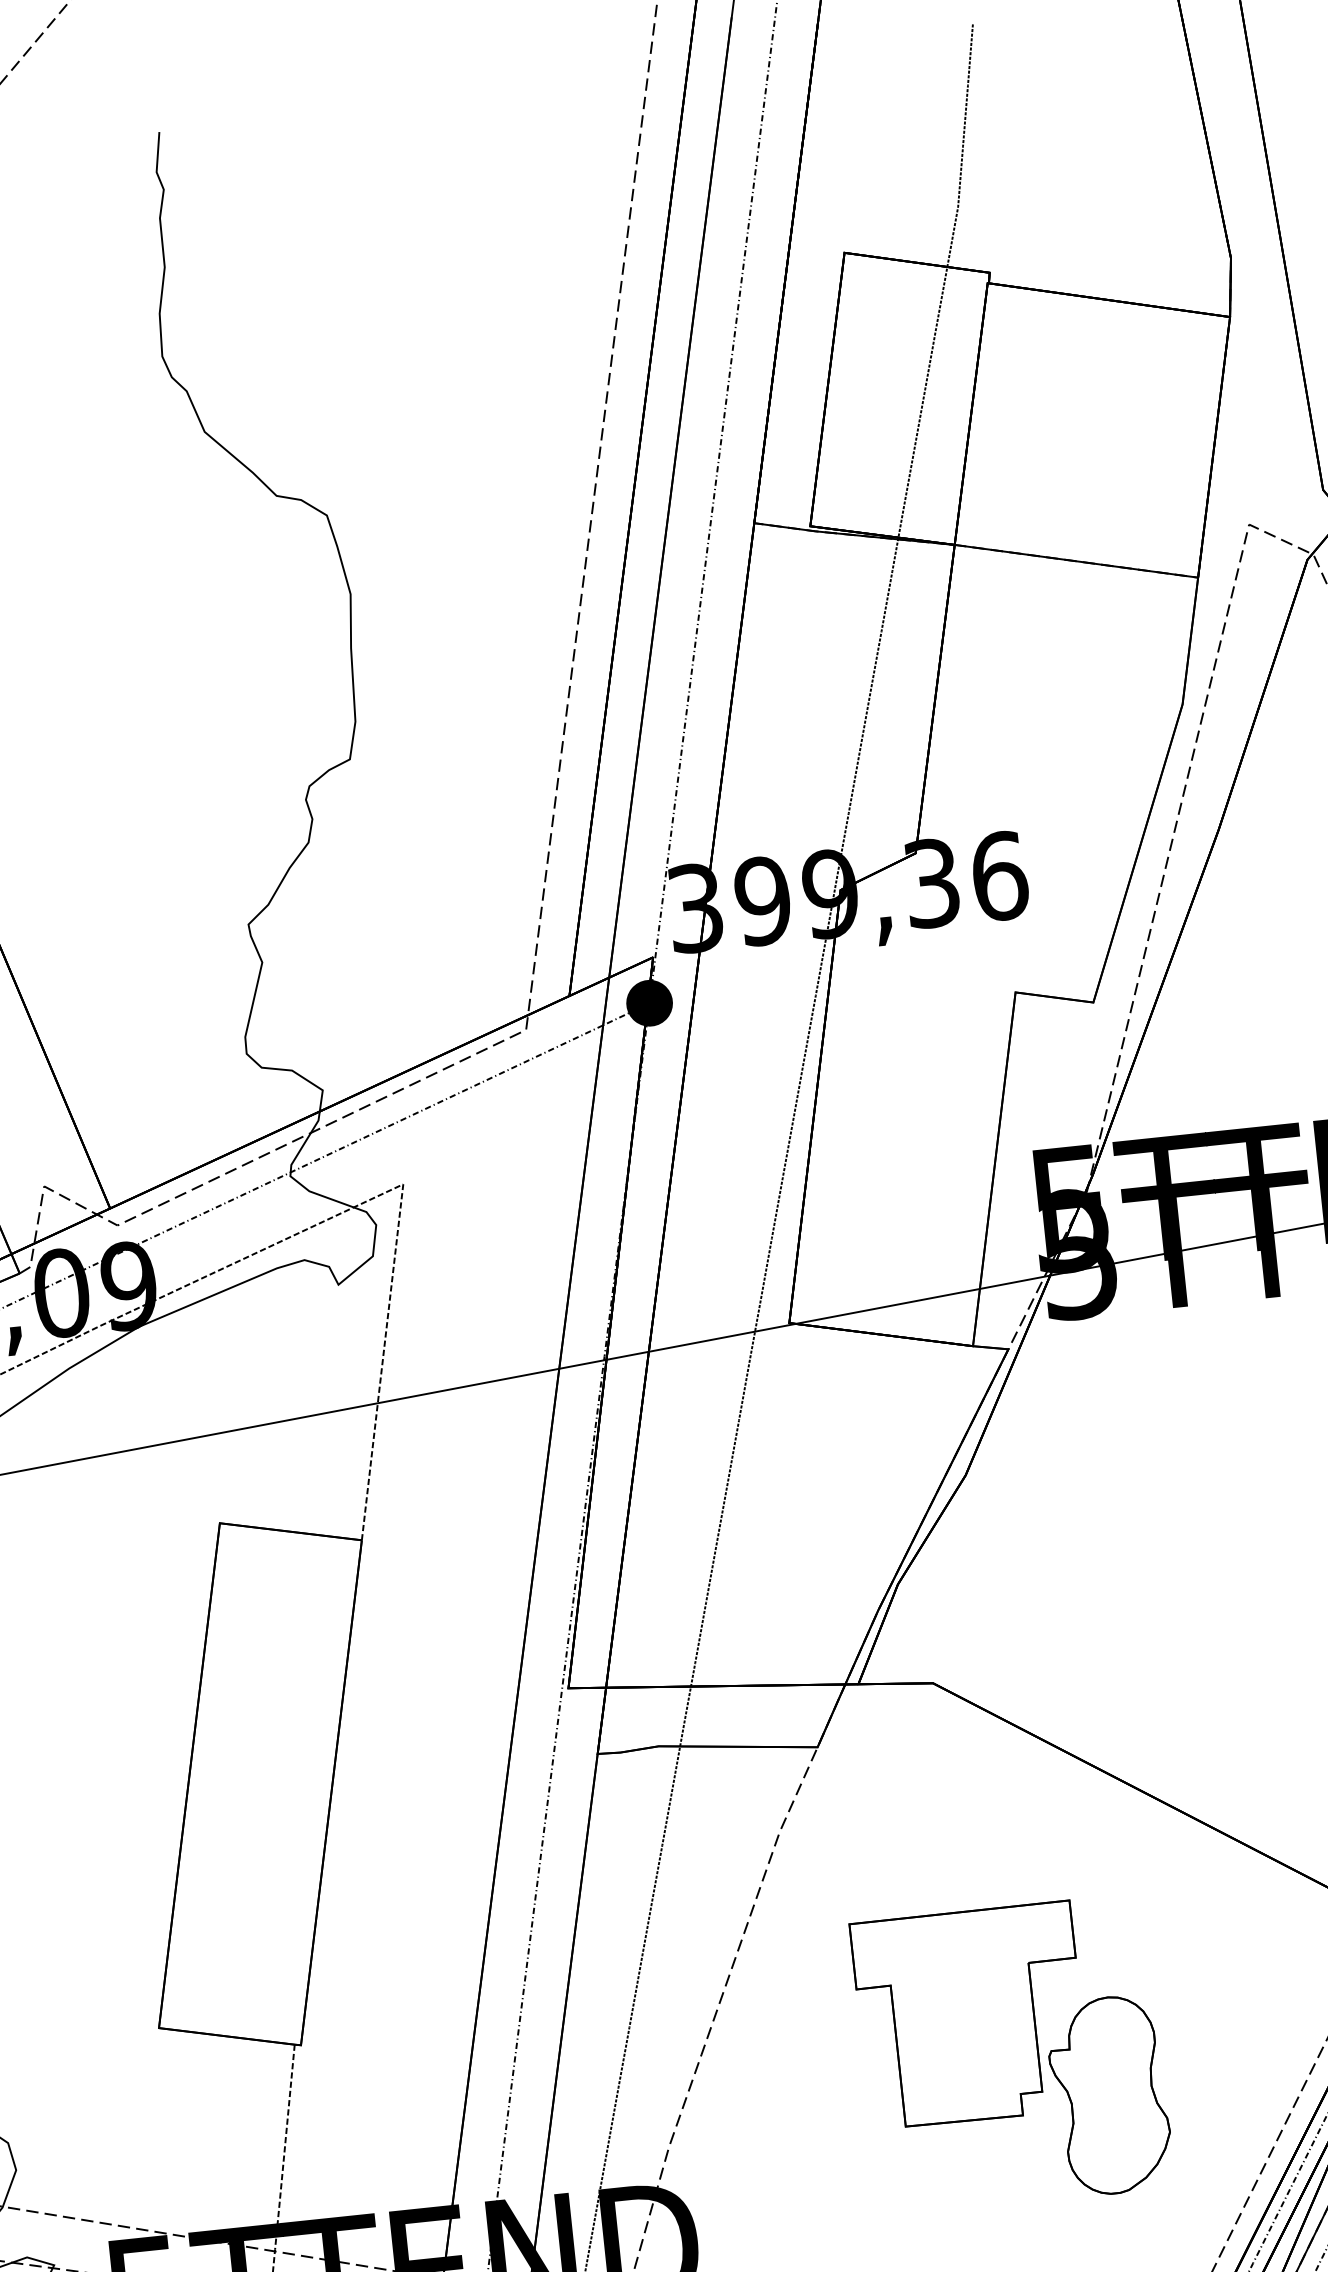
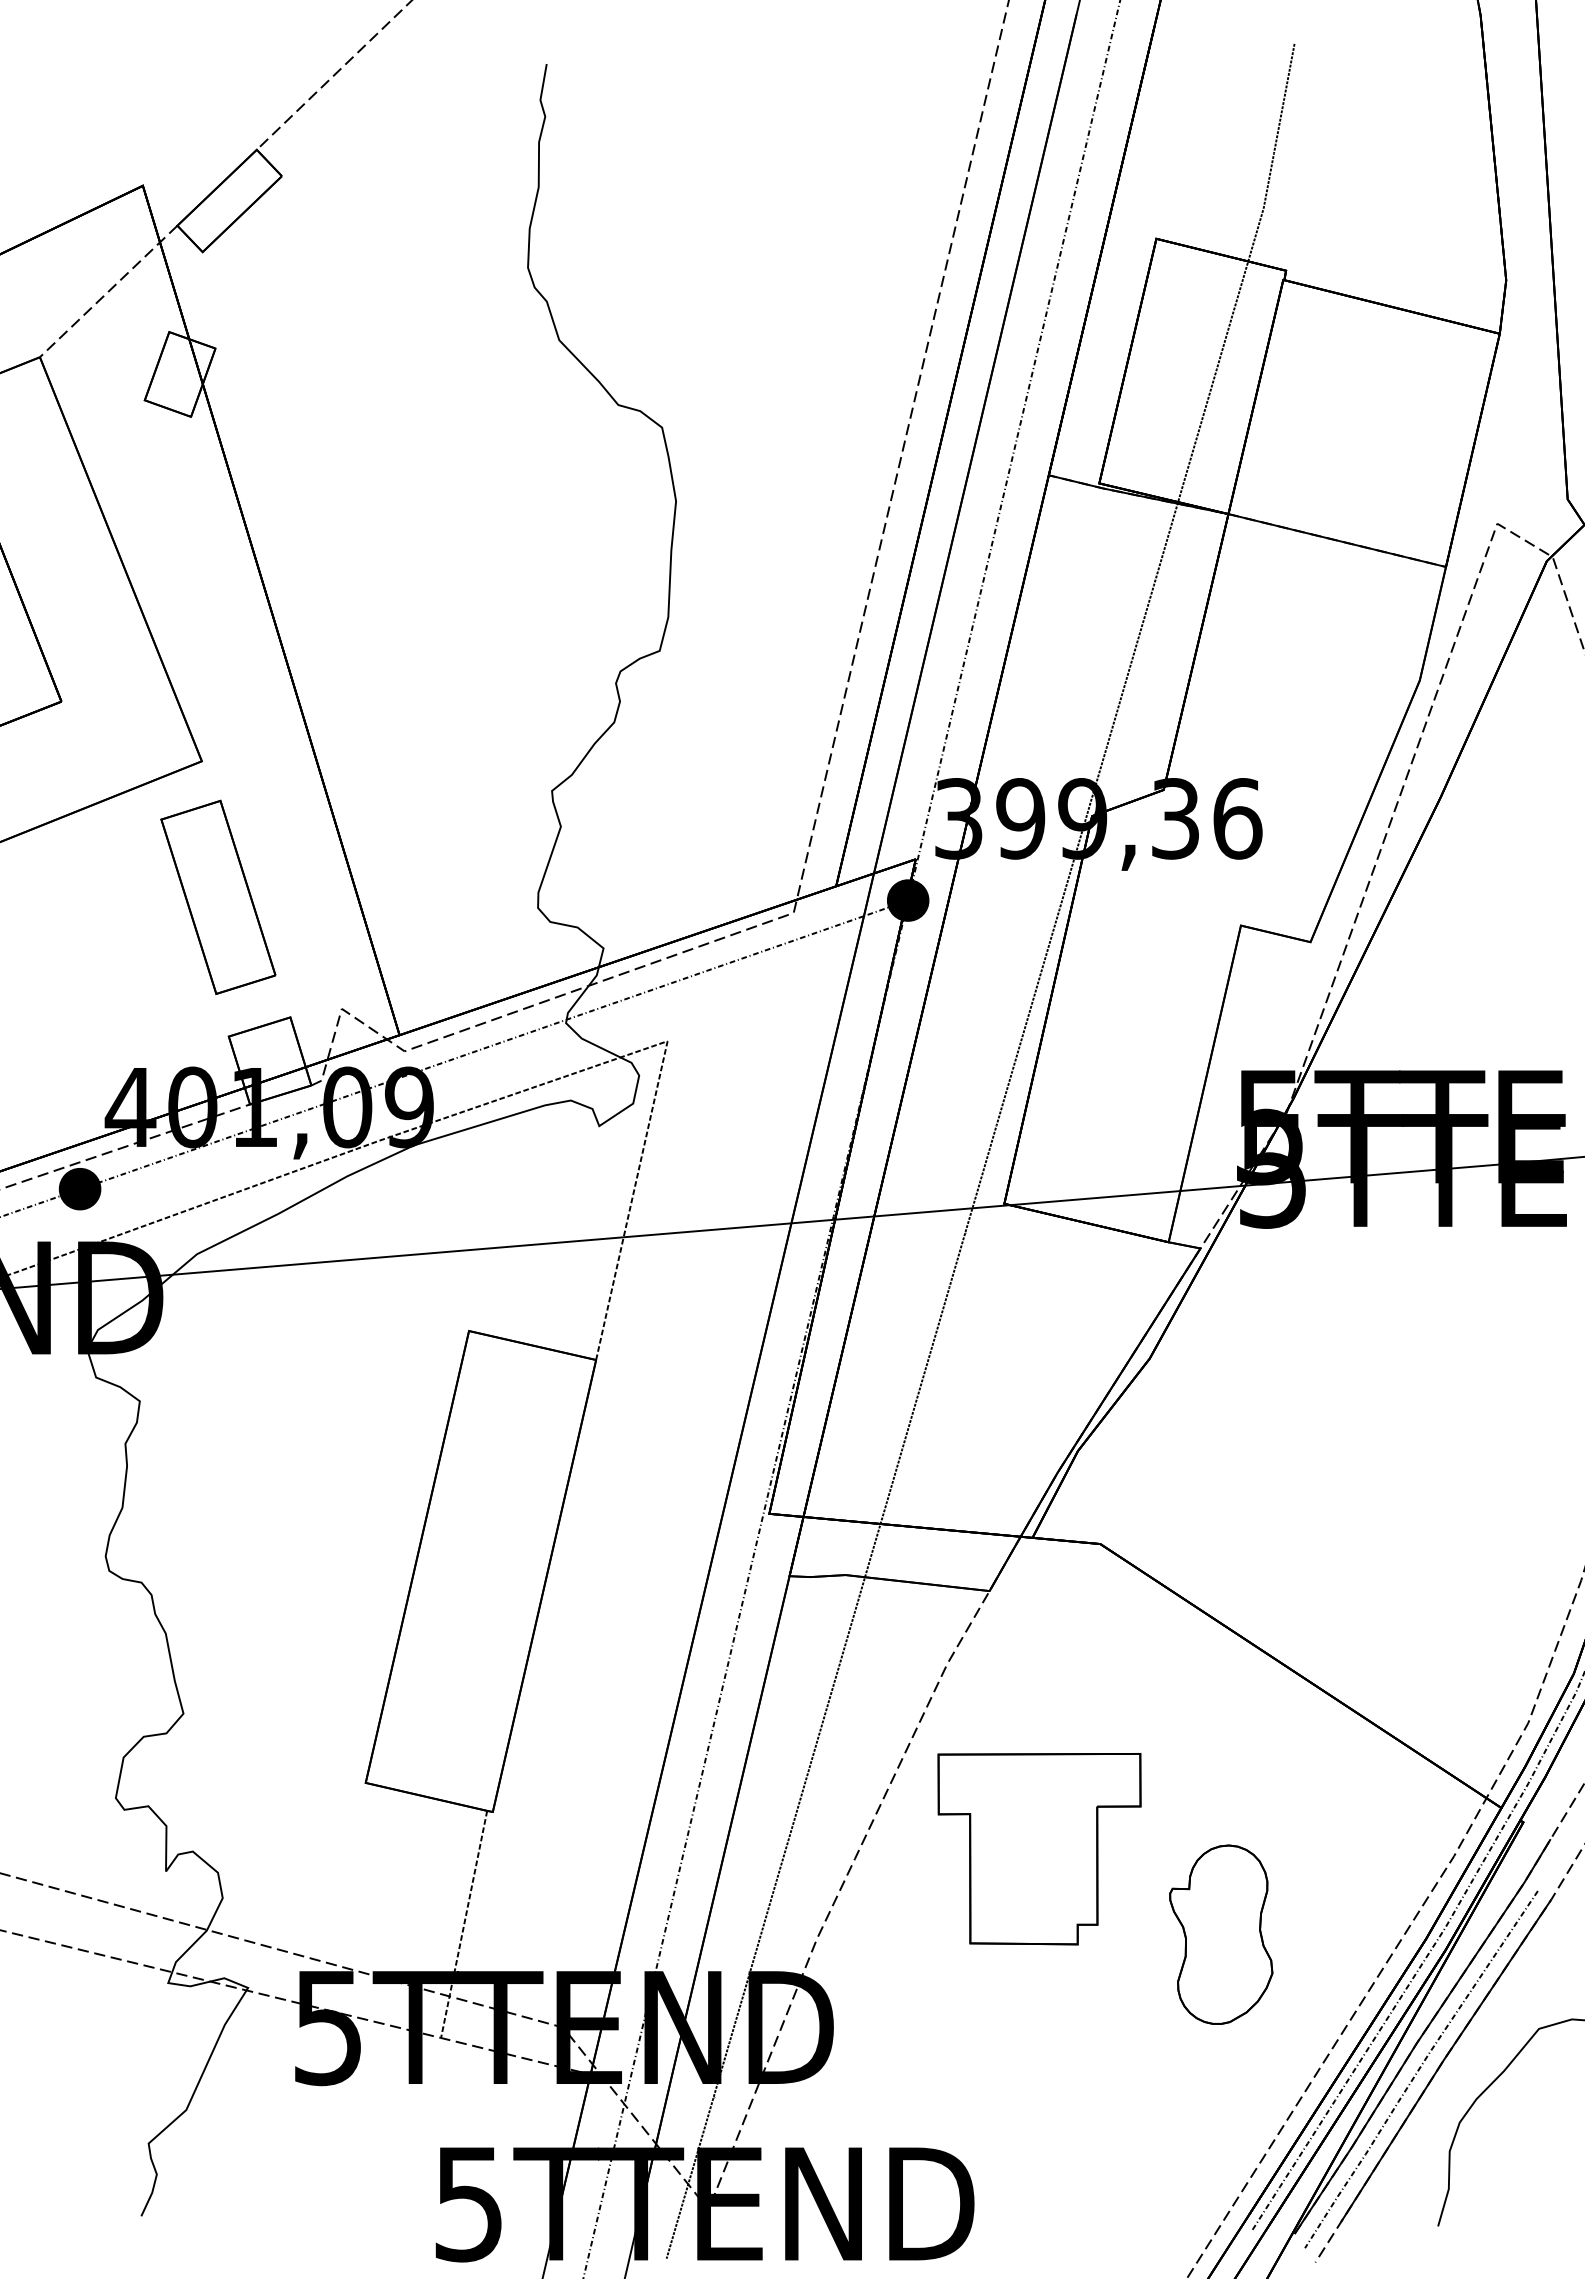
part: (970, 2016) -> (1039, 1849), moved

